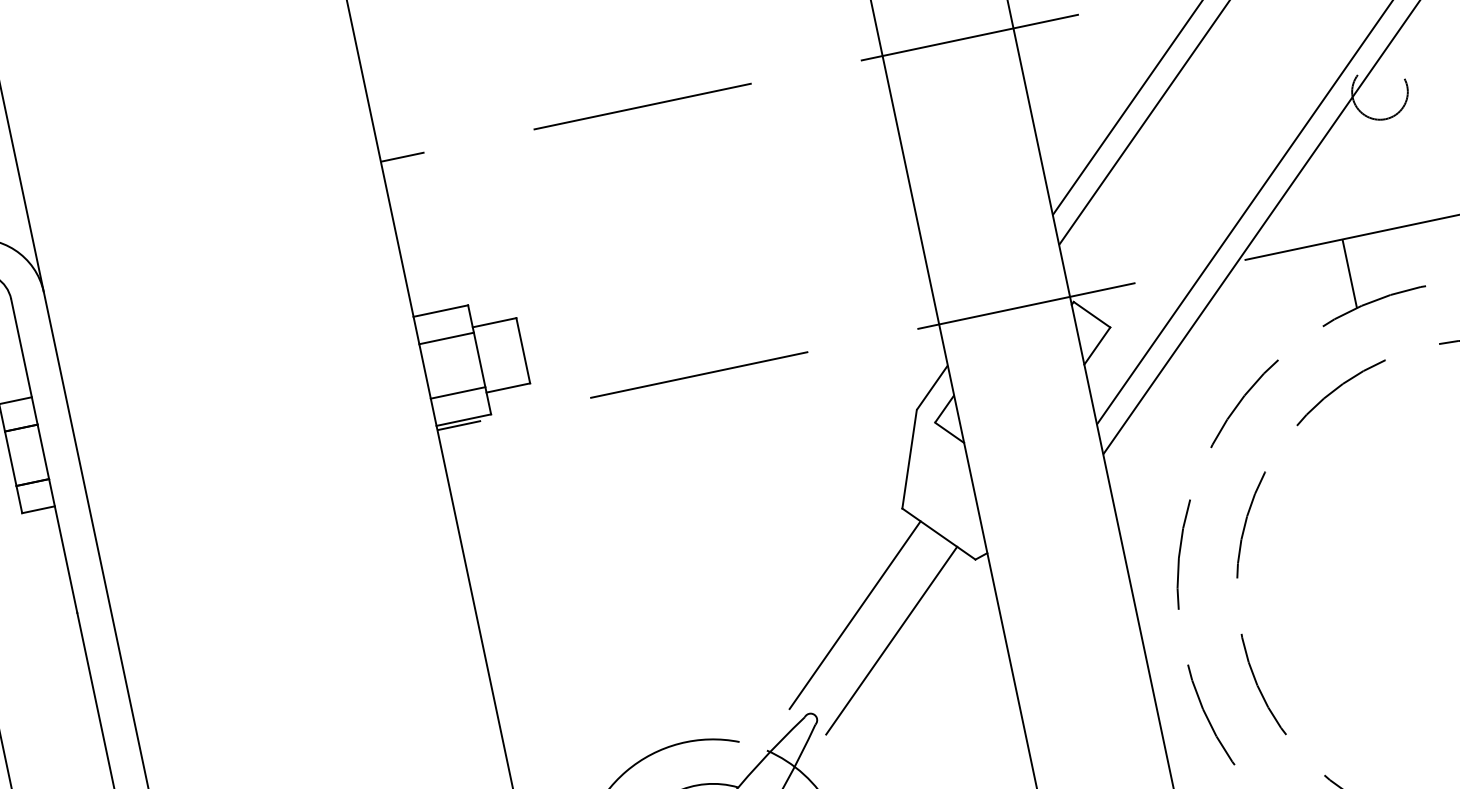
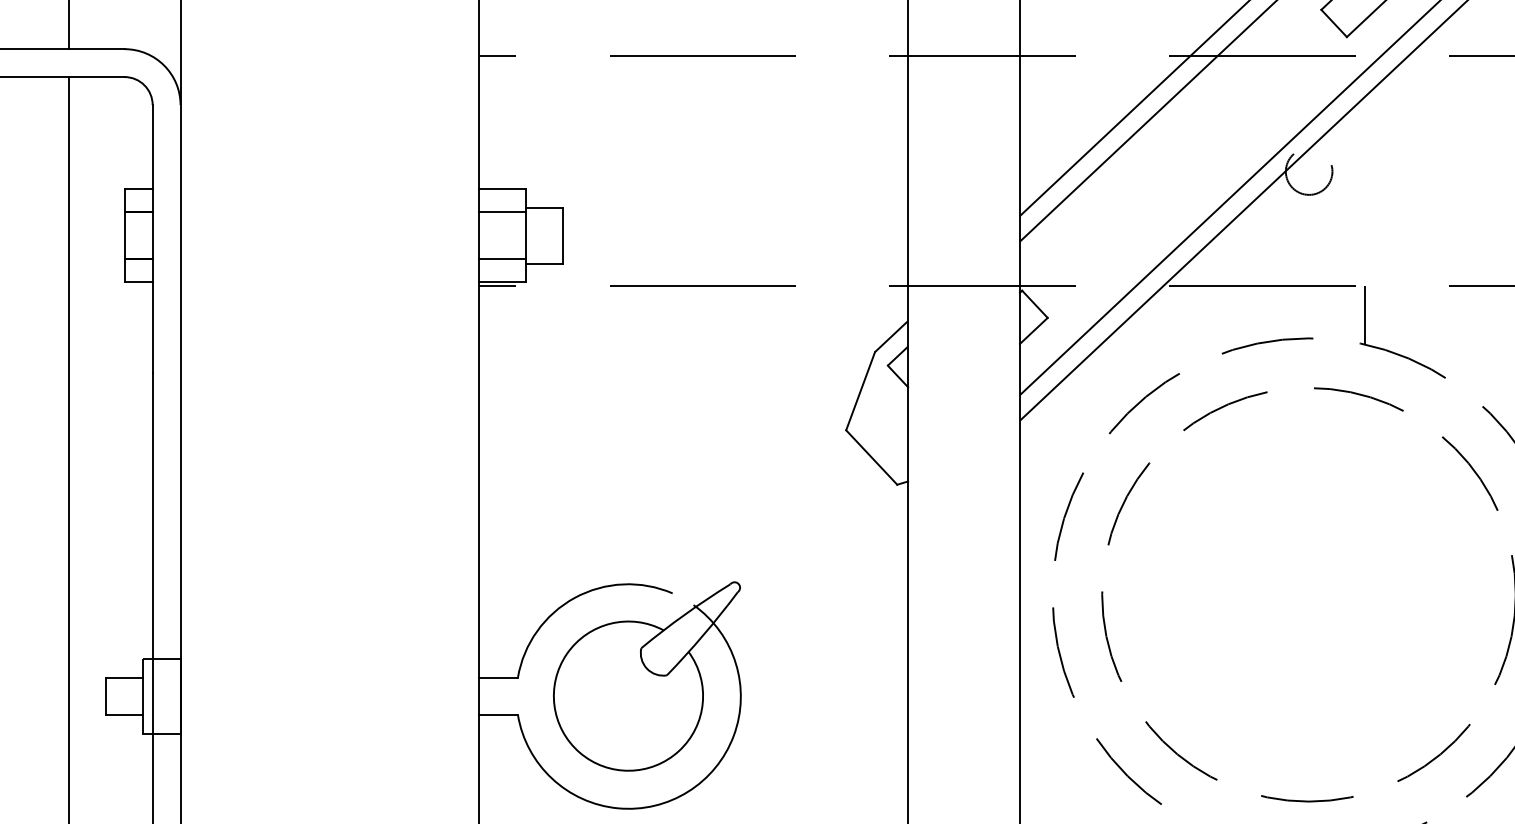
line: (1350, 272) -> (1253, 314), removed
line: (854, 615) -> (788, 509), removed
line: (891, 640) -> (814, 536), removed

